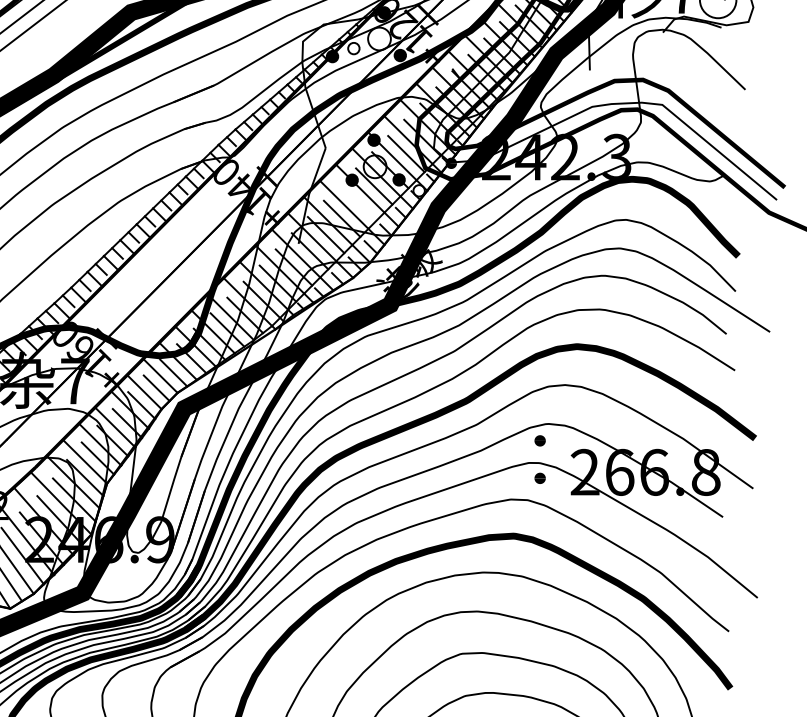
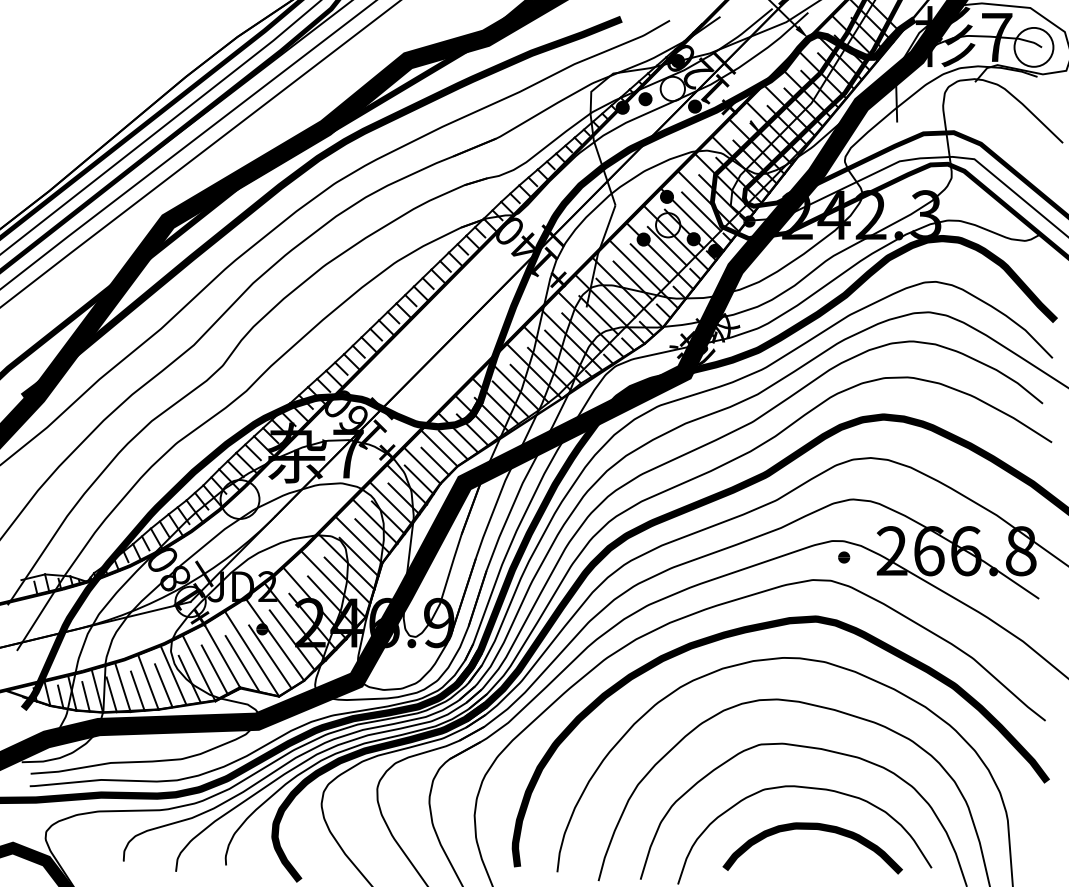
fill: (353, 48) -> (645, 99), added
fill: (419, 190) -> (715, 250), added
line: (357, 202) -> (649, 263), added
part: (540, 440) -> (844, 517), removed

